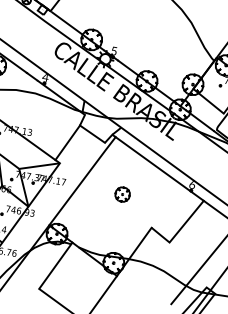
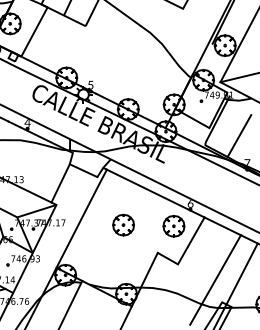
part: (122, 193) -> (123, 224), size x1.43
part: (171, 204) -> (173, 226), added

